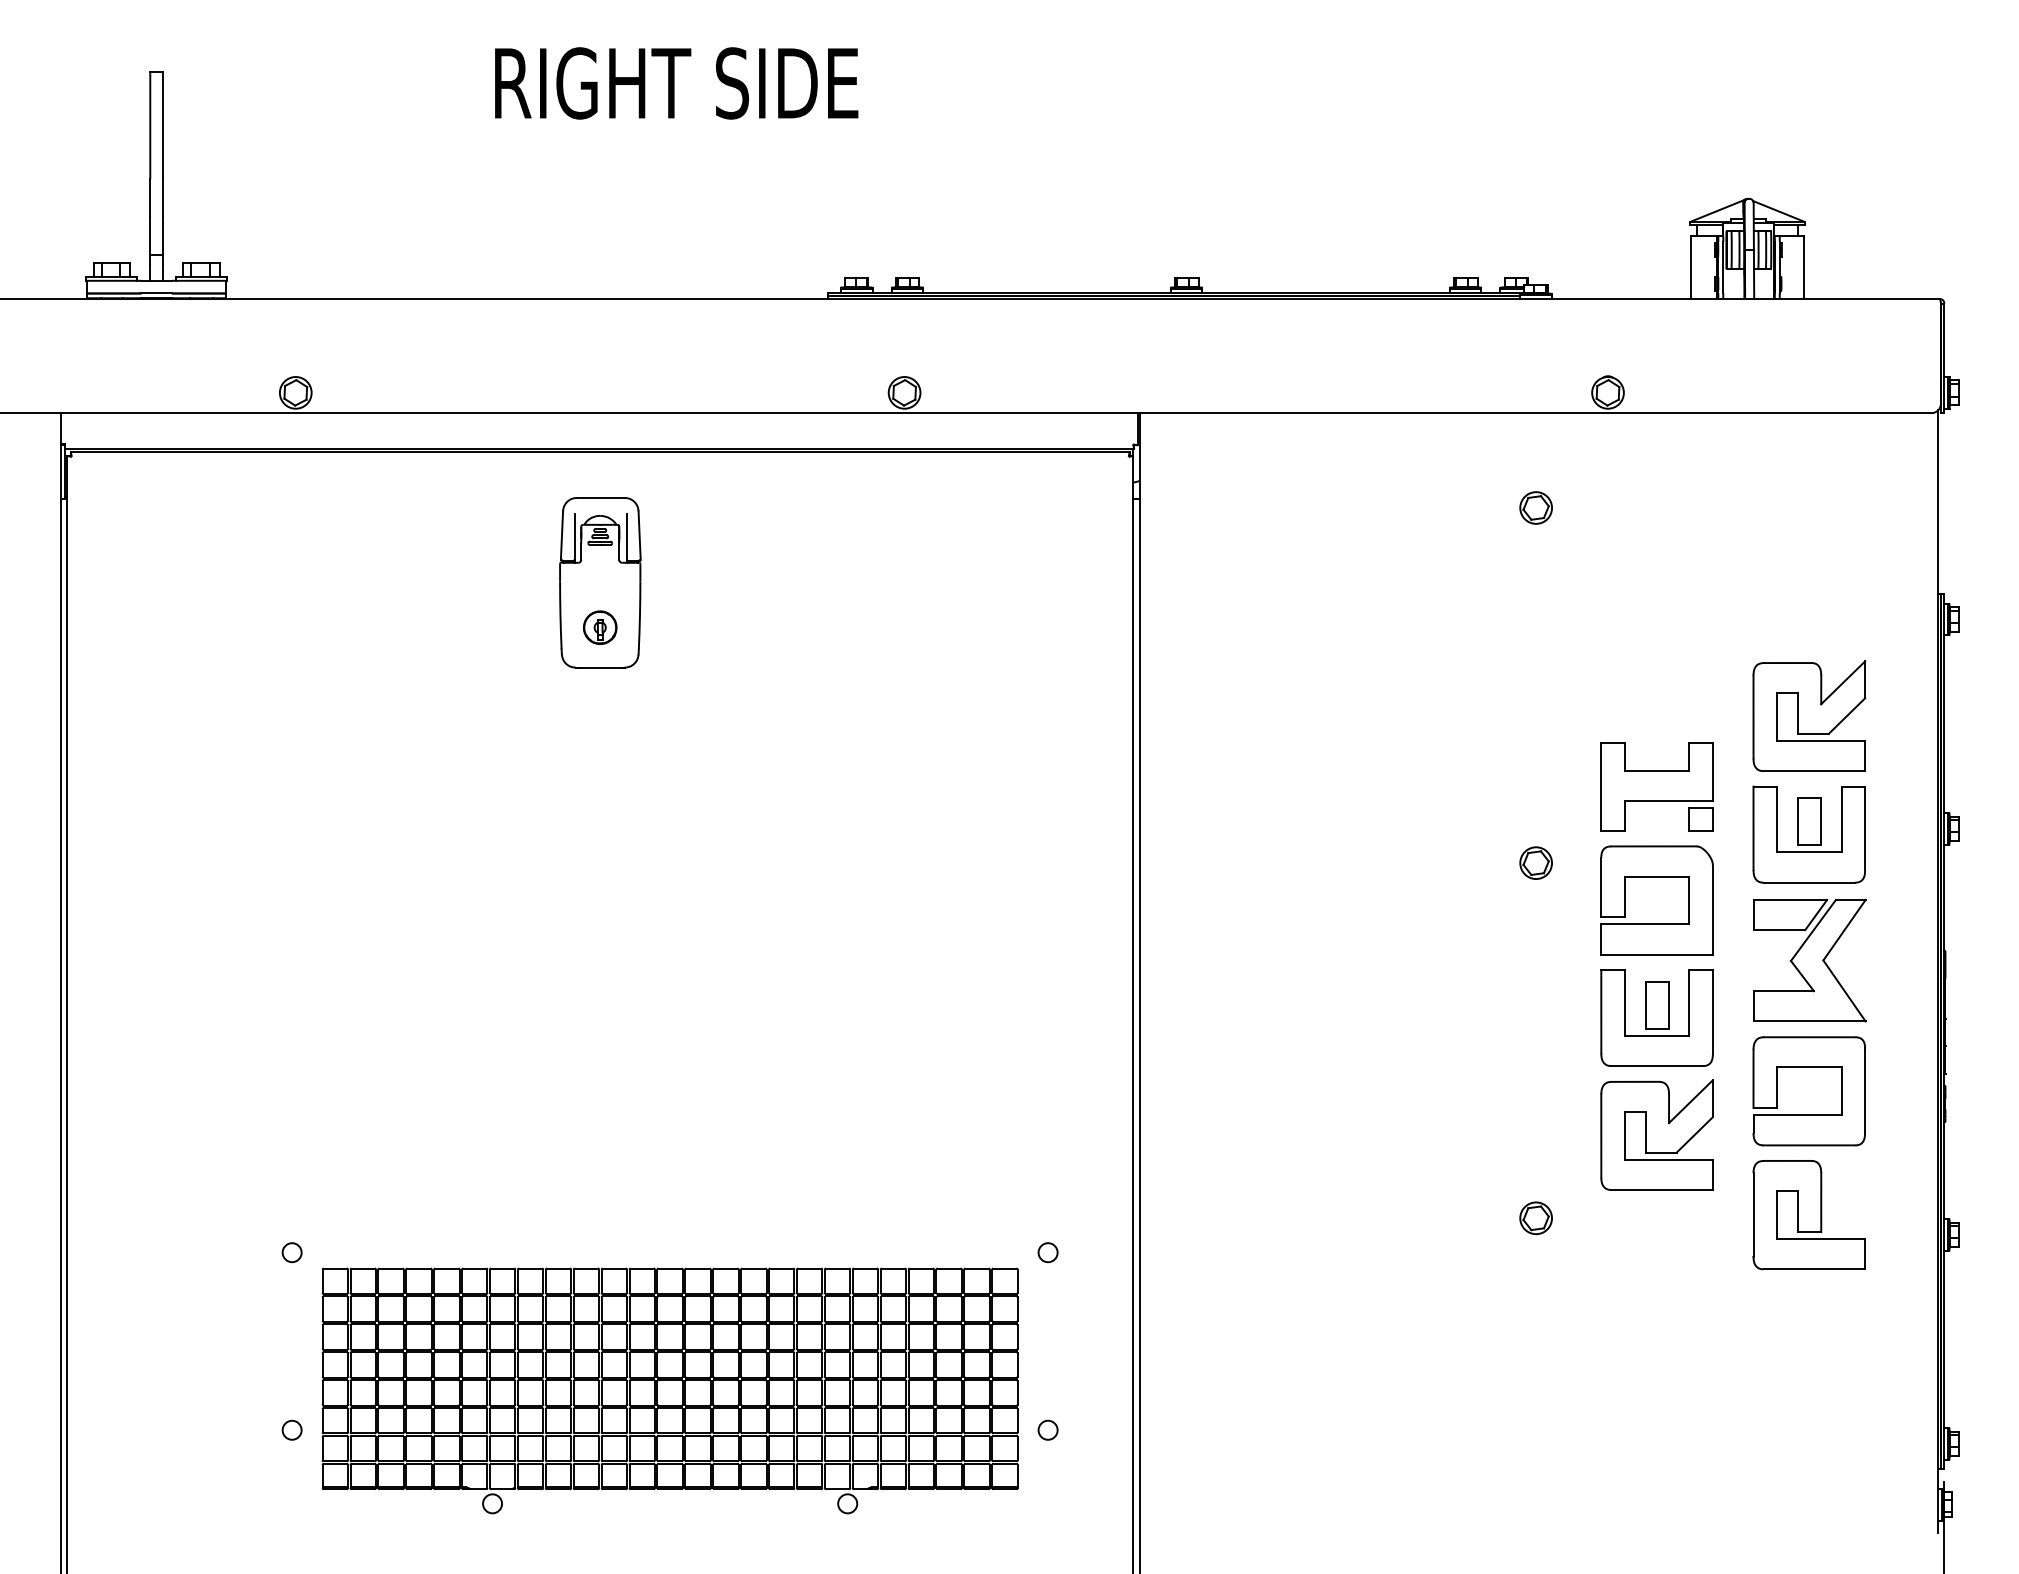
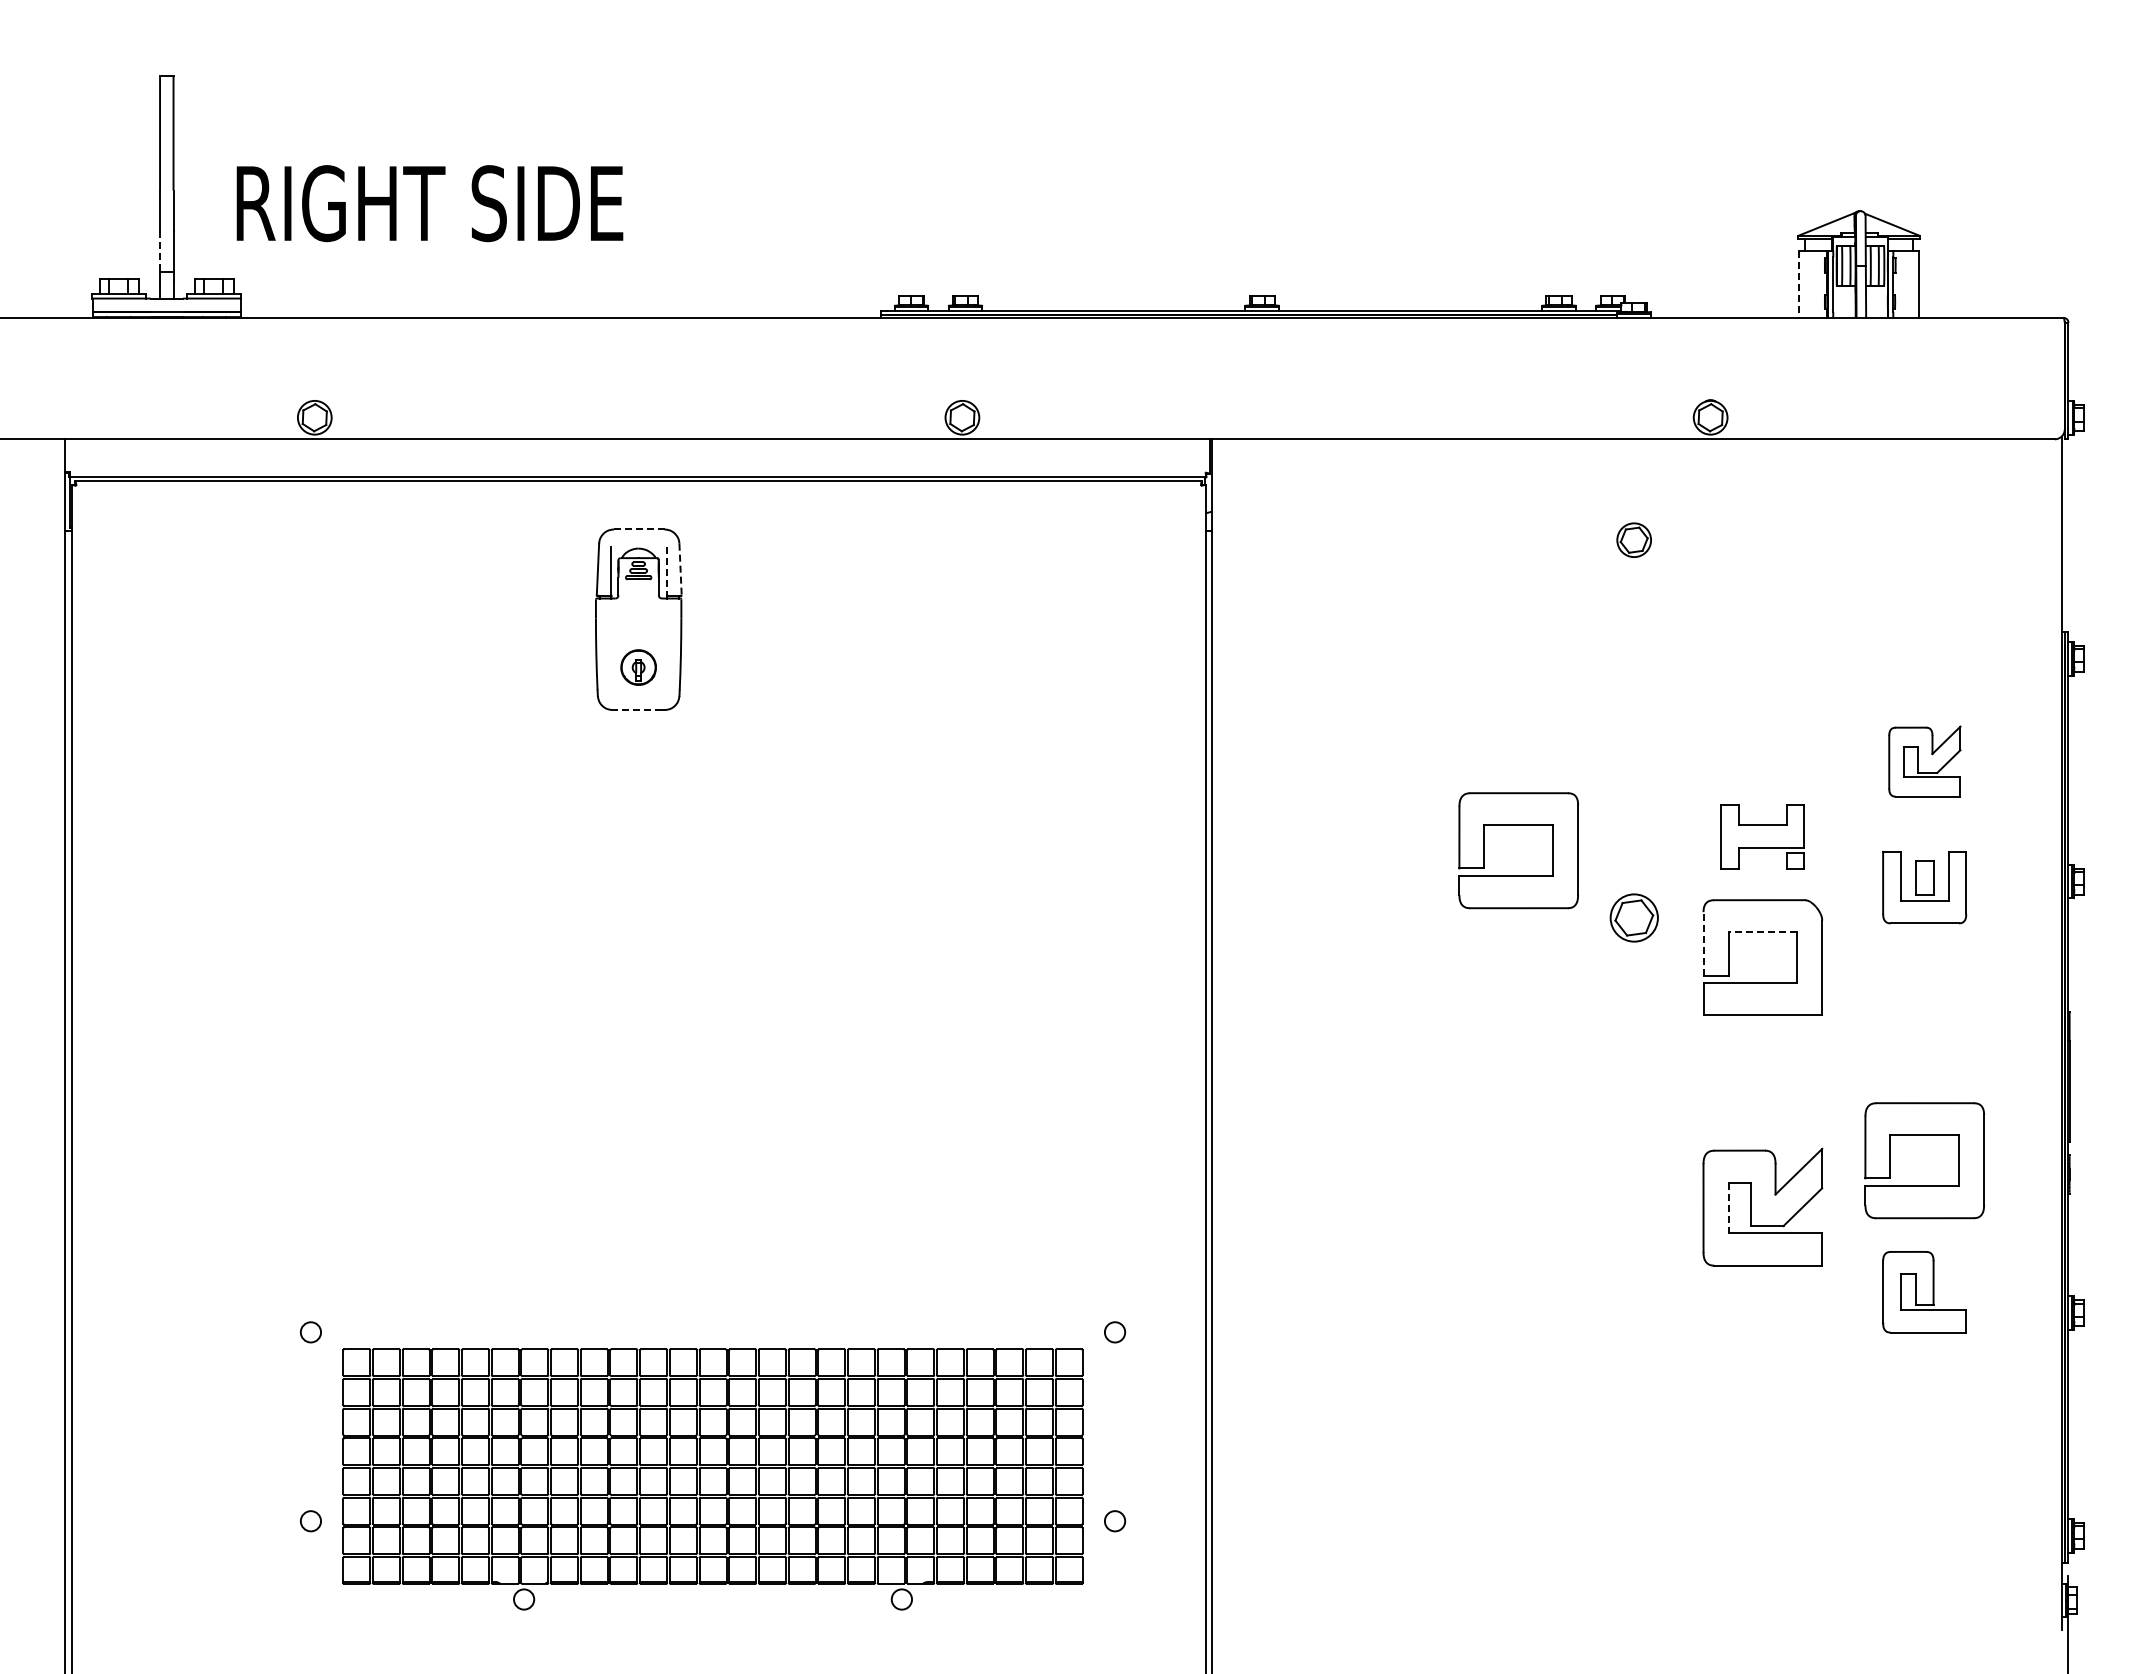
text: (676, 83) -> (429, 203), moved
line: (150, 236) -> (160, 251), solid -> dashed
line: (1691, 267) -> (1799, 284), solid -> dashed
line: (601, 497) -> (639, 529), solid -> dashed
line: (639, 535) -> (680, 569), solid -> dashed
line: (627, 537) -> (667, 571), solid -> dashed
line: (600, 668) -> (638, 710), solid -> dashed
part: (1809, 716) -> (1924, 761), size x0.6
part: (1427, 776) -> (1518, 825), added
part: (1656, 786) -> (1762, 836), size x0.7
part: (1809, 834) -> (1924, 887), size x0.7
part: (1535, 862) -> (1633, 917), size x1.4
line: (1656, 876) -> (1762, 932), solid -> dashed
line: (1601, 887) -> (1703, 943), solid -> dashed
part: (1809, 960) -> (1924, 1021), removed
part: (1656, 1017) -> (1762, 1082), removed
line: (1624, 1136) -> (1728, 1208), solid -> dashed
part: (1809, 1214) -> (1924, 1291), size x0.7
part: (1535, 1218) -> (1633, 1295), removed

